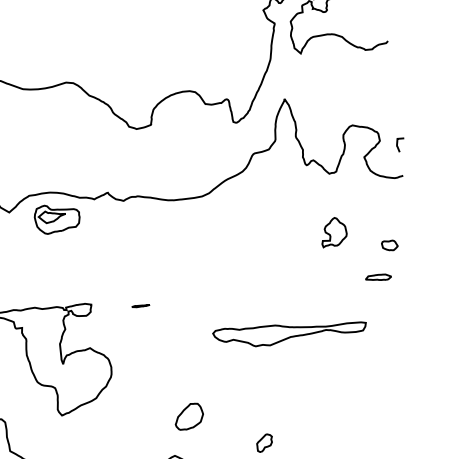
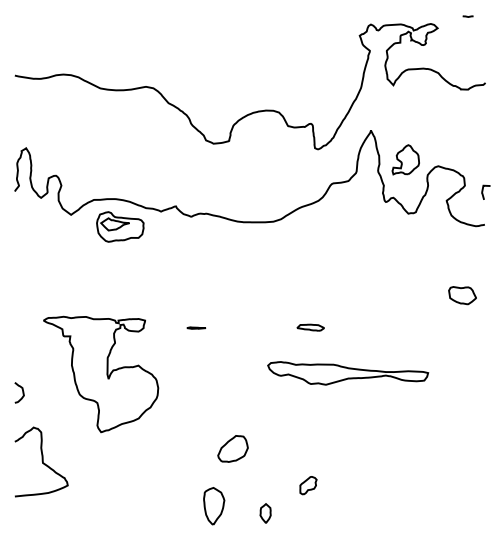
part: (333, 231) -> (405, 159), moved
part: (389, 245) -> (462, 295), size x1.67
part: (378, 277) -> (310, 327), moved

